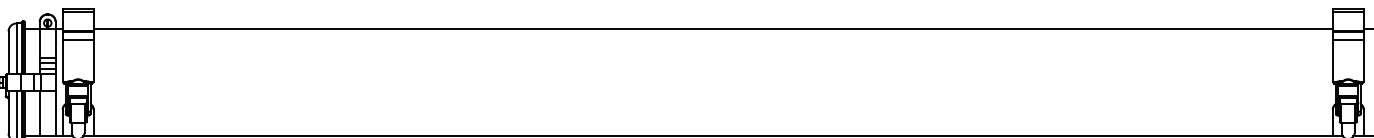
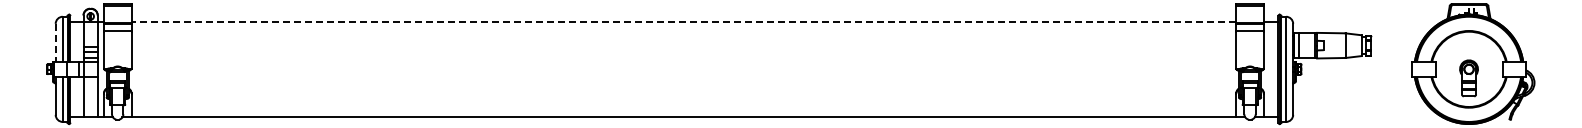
line: (712, 28) -> (683, 21), solid -> dashed
line: (8, 52) -> (55, 42), solid -> dashed

